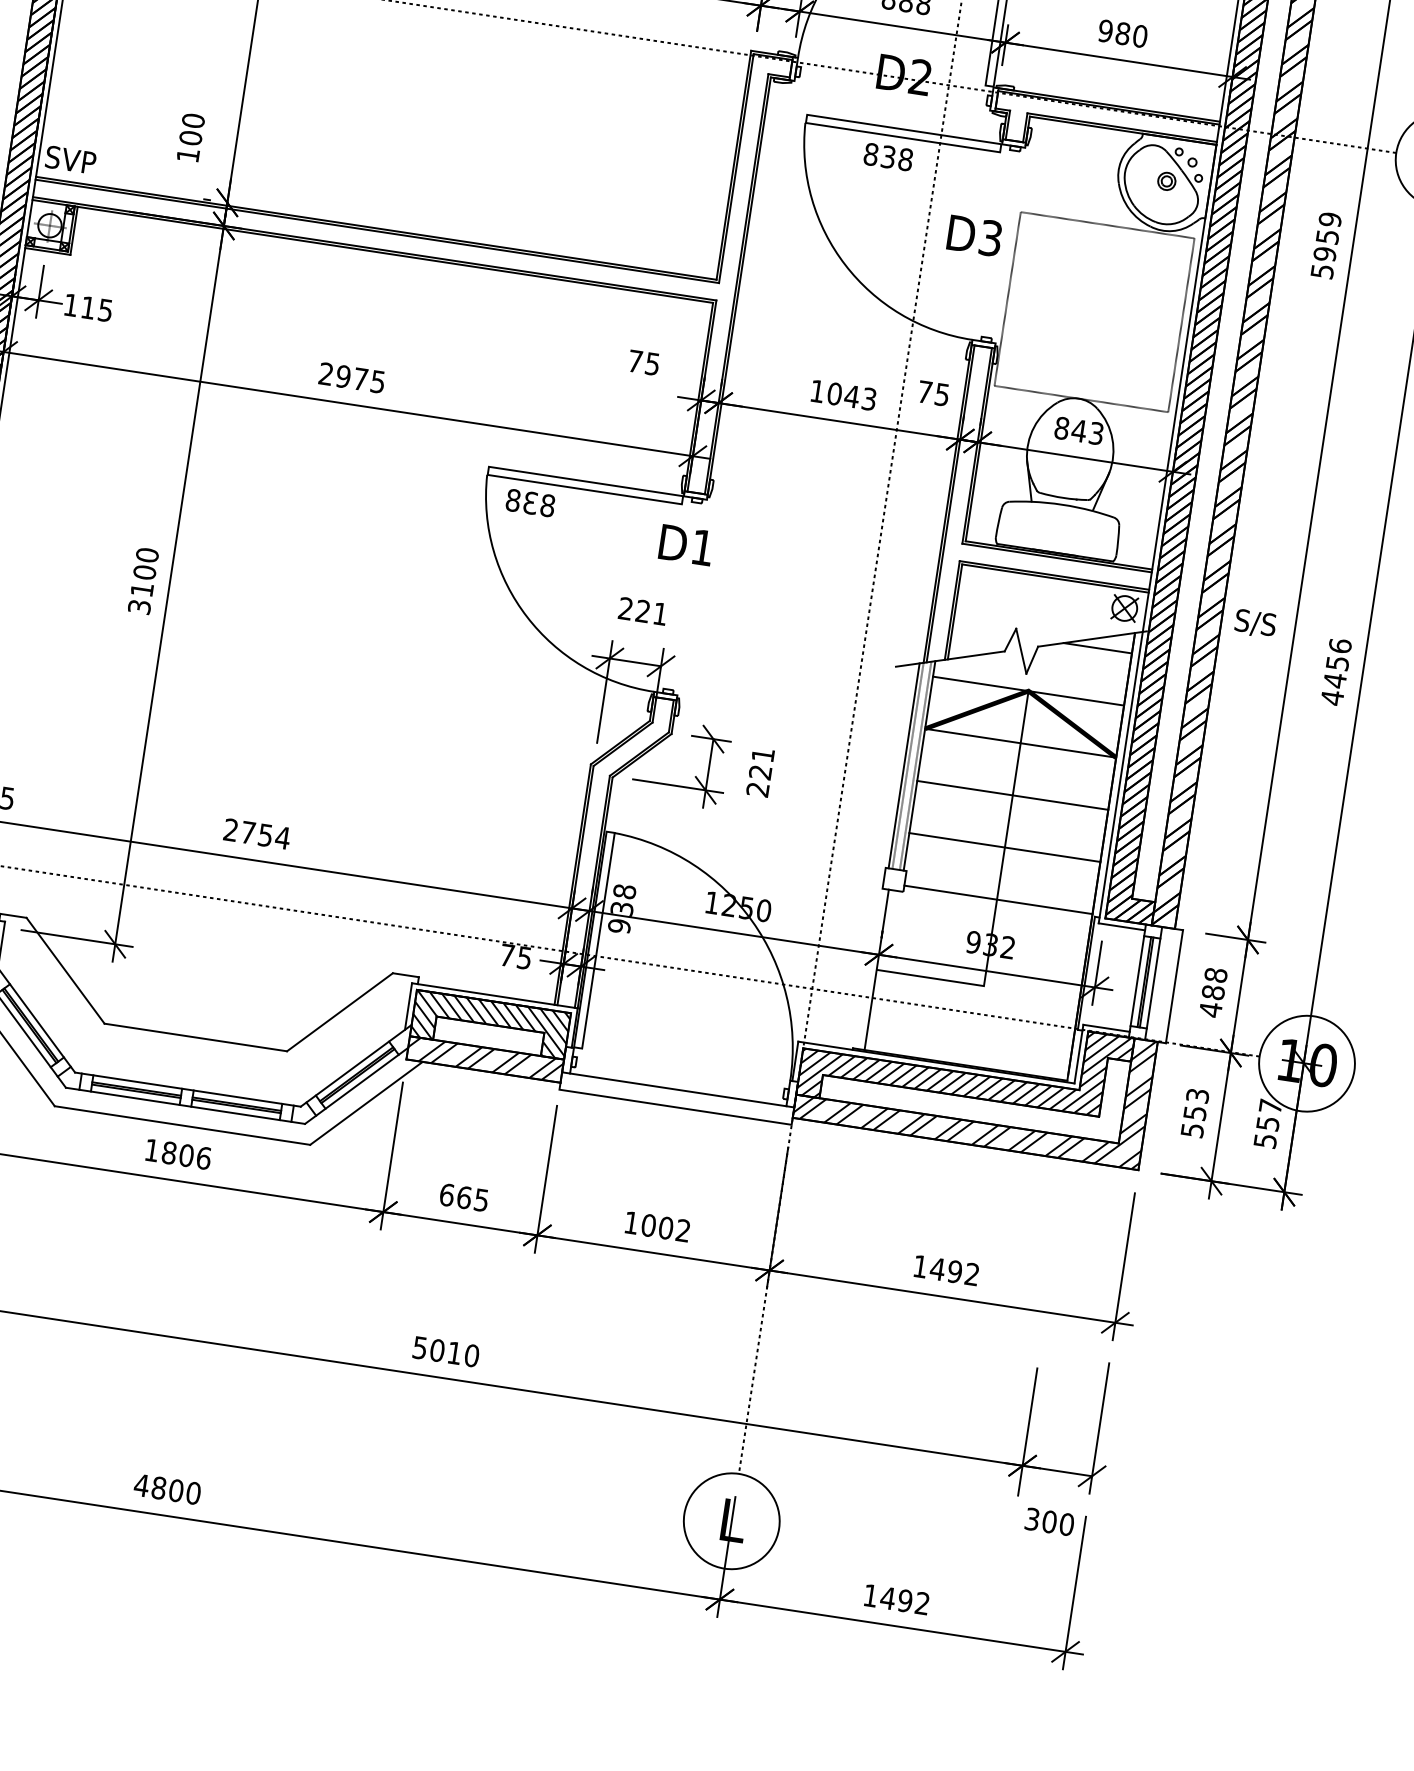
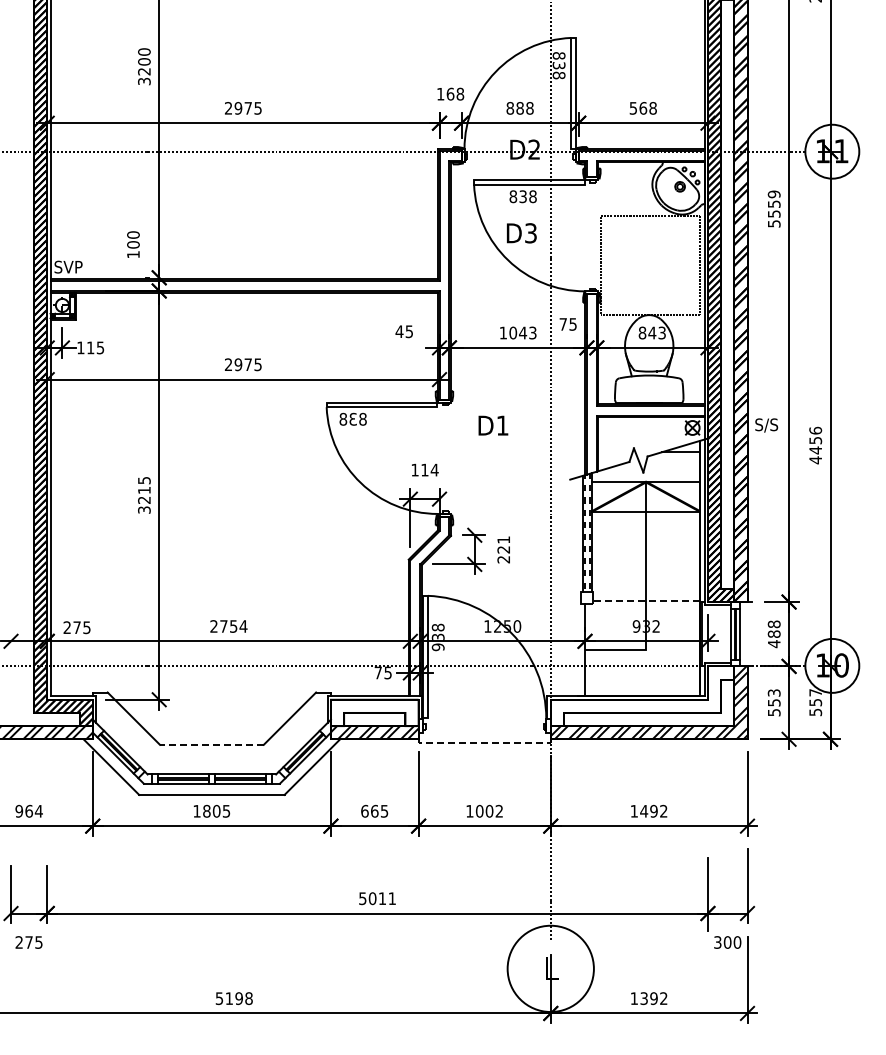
text: (1121, 33) -> (642, 108), 980 -> 568
text: (974, 236) -> (521, 233), moved
text: (1323, 253) -> (773, 213), 5959 -> 5559
text: (635, 361) -> (399, 331), 75 -> 45
text: (686, 544) -> (493, 425), moved
text: (145, 570) -> (144, 489), 3100 -> 3215
text: (642, 610) -> (424, 469), 221 -> 114
line: (1011, 795) -> (645, 541), removed
line: (1003, 848) -> (645, 571), removed
line: (997, 899) -> (646, 600), solid -> dashed
line: (1175, 987) -> (752, 634), removed
hatch: (490, 1023) -> (374, 712), removed
line: (195, 1036) -> (211, 744), solid -> dashed
hatch: (965, 1067) -> (642, 696), removed
line: (677, 1090) -> (484, 733), removed
line: (676, 1107) -> (485, 743), solid -> dashed
text: (204, 1156) -> (226, 810), 1806 -> 1805
text: (472, 1355) -> (392, 898), 5010 -> 5011
text: (166, 1488) -> (233, 998), 4800 -> 5198
circle: (731, 1520) -> (550, 968), size x1.6
text: (888, 1598) -> (644, 998), 1492 -> 1392

